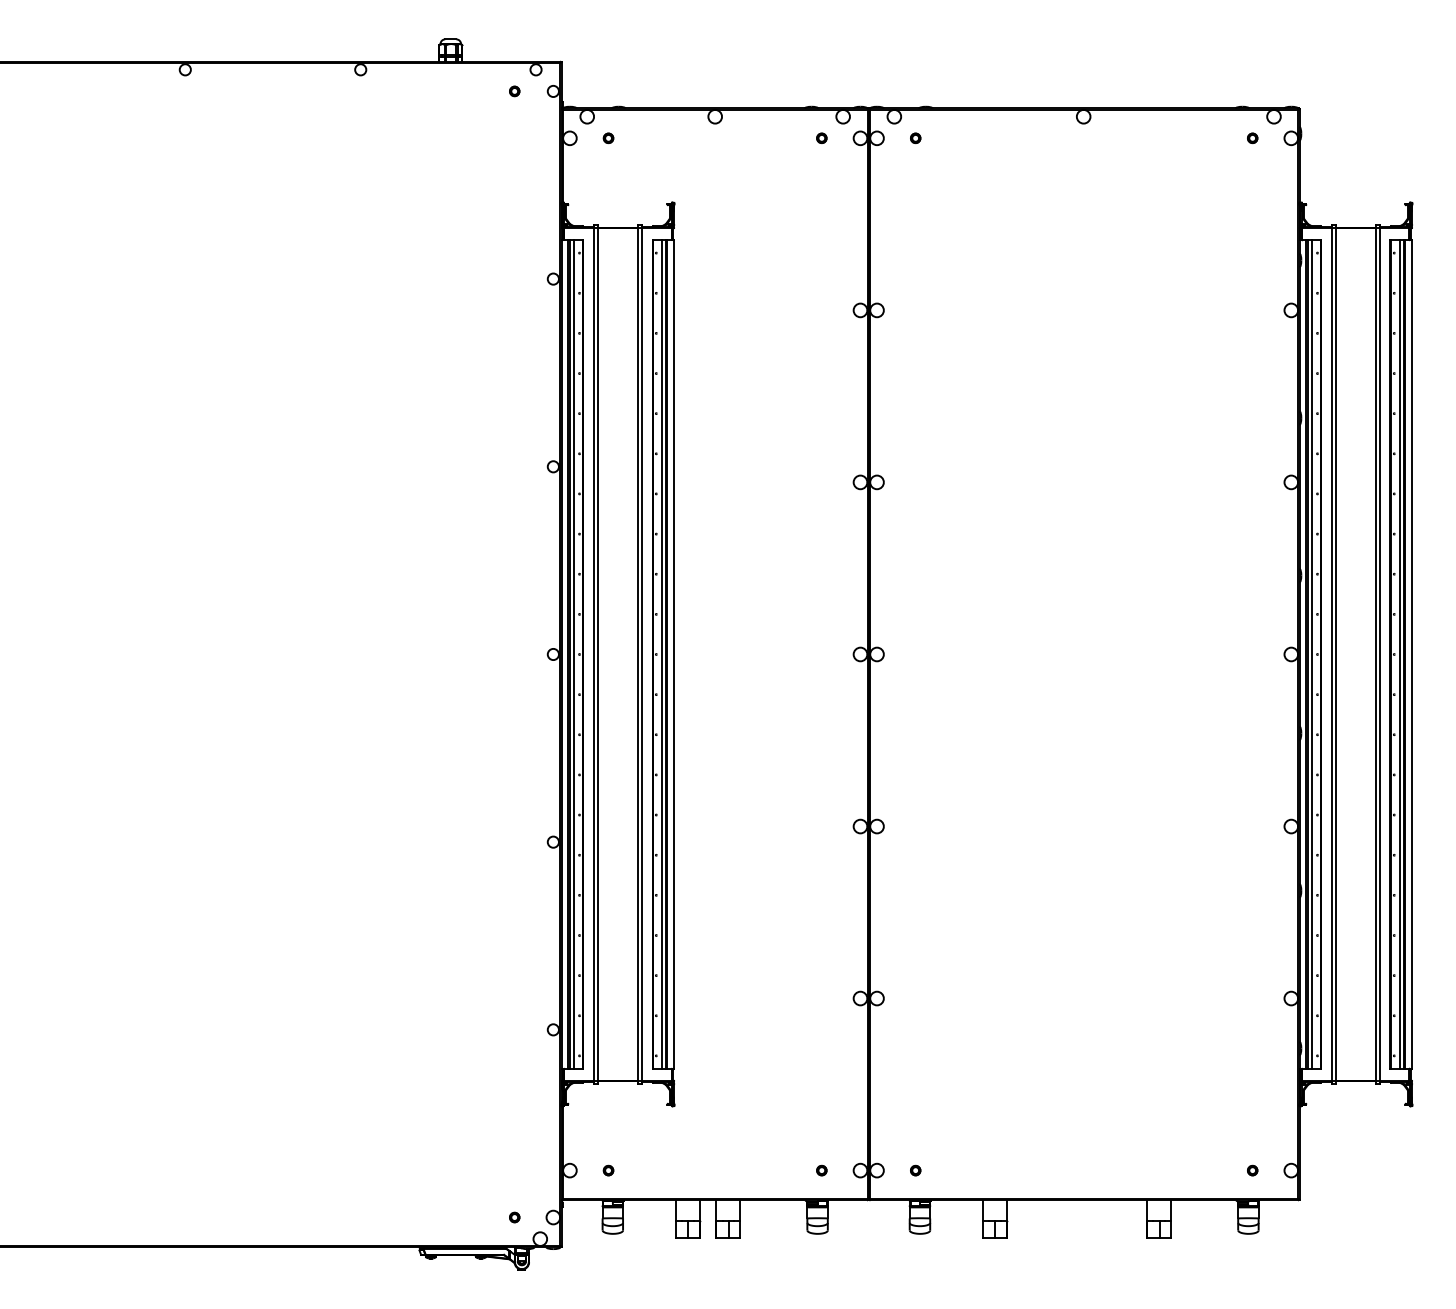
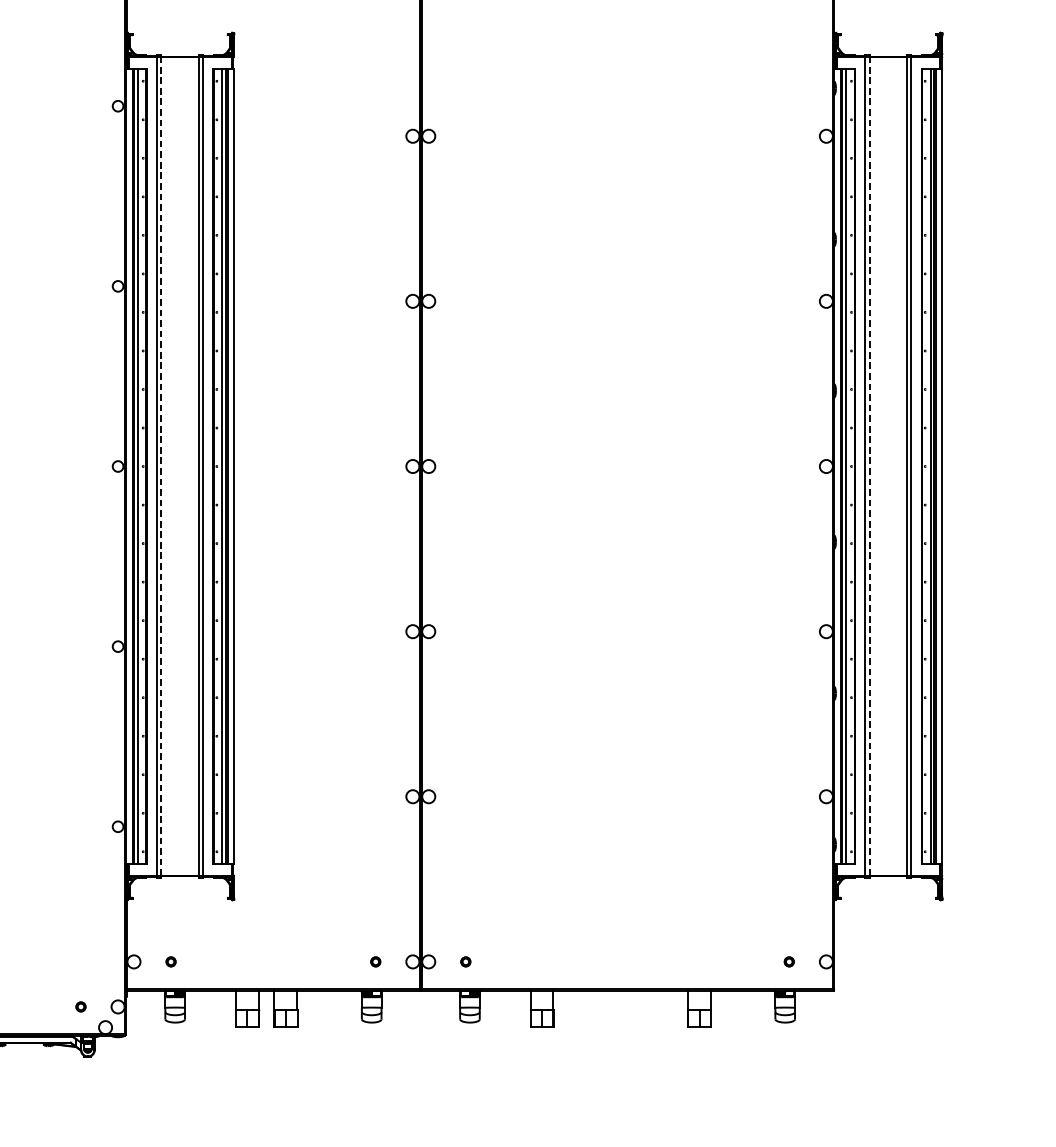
line: (598, 654) -> (161, 466), solid -> dashed
line: (1336, 654) -> (869, 466), solid -> dashed

